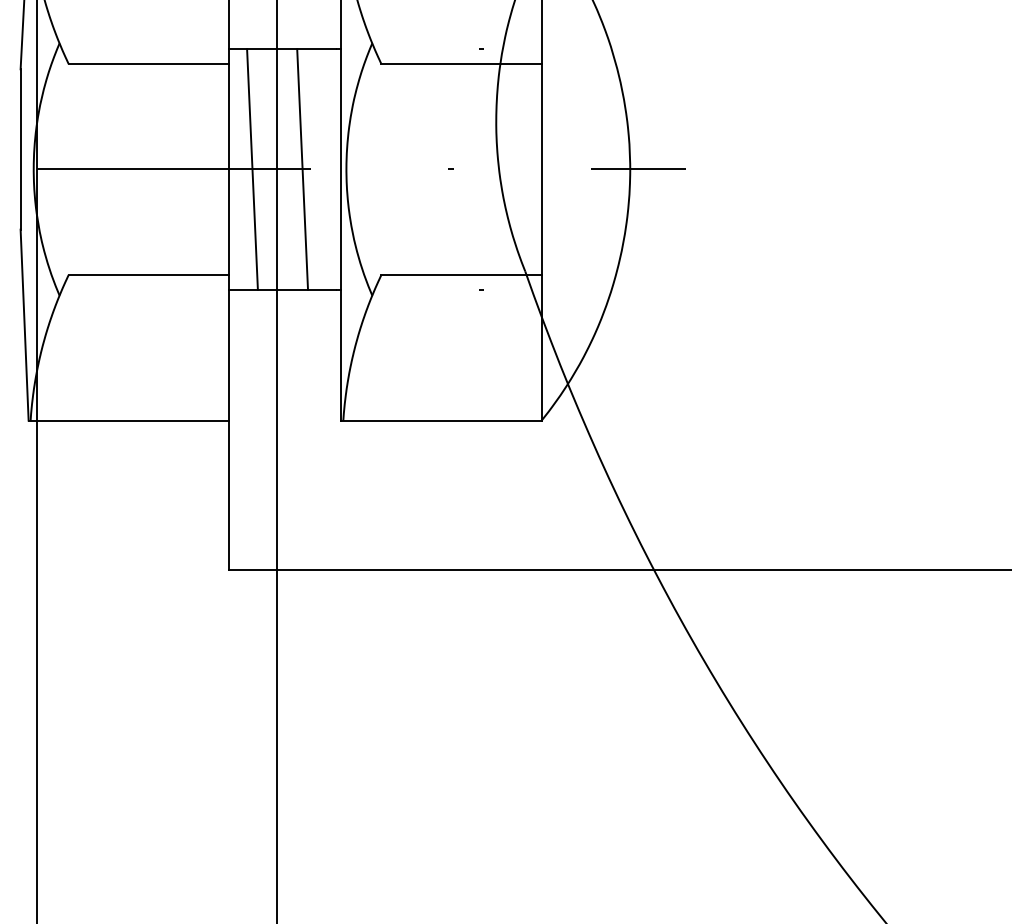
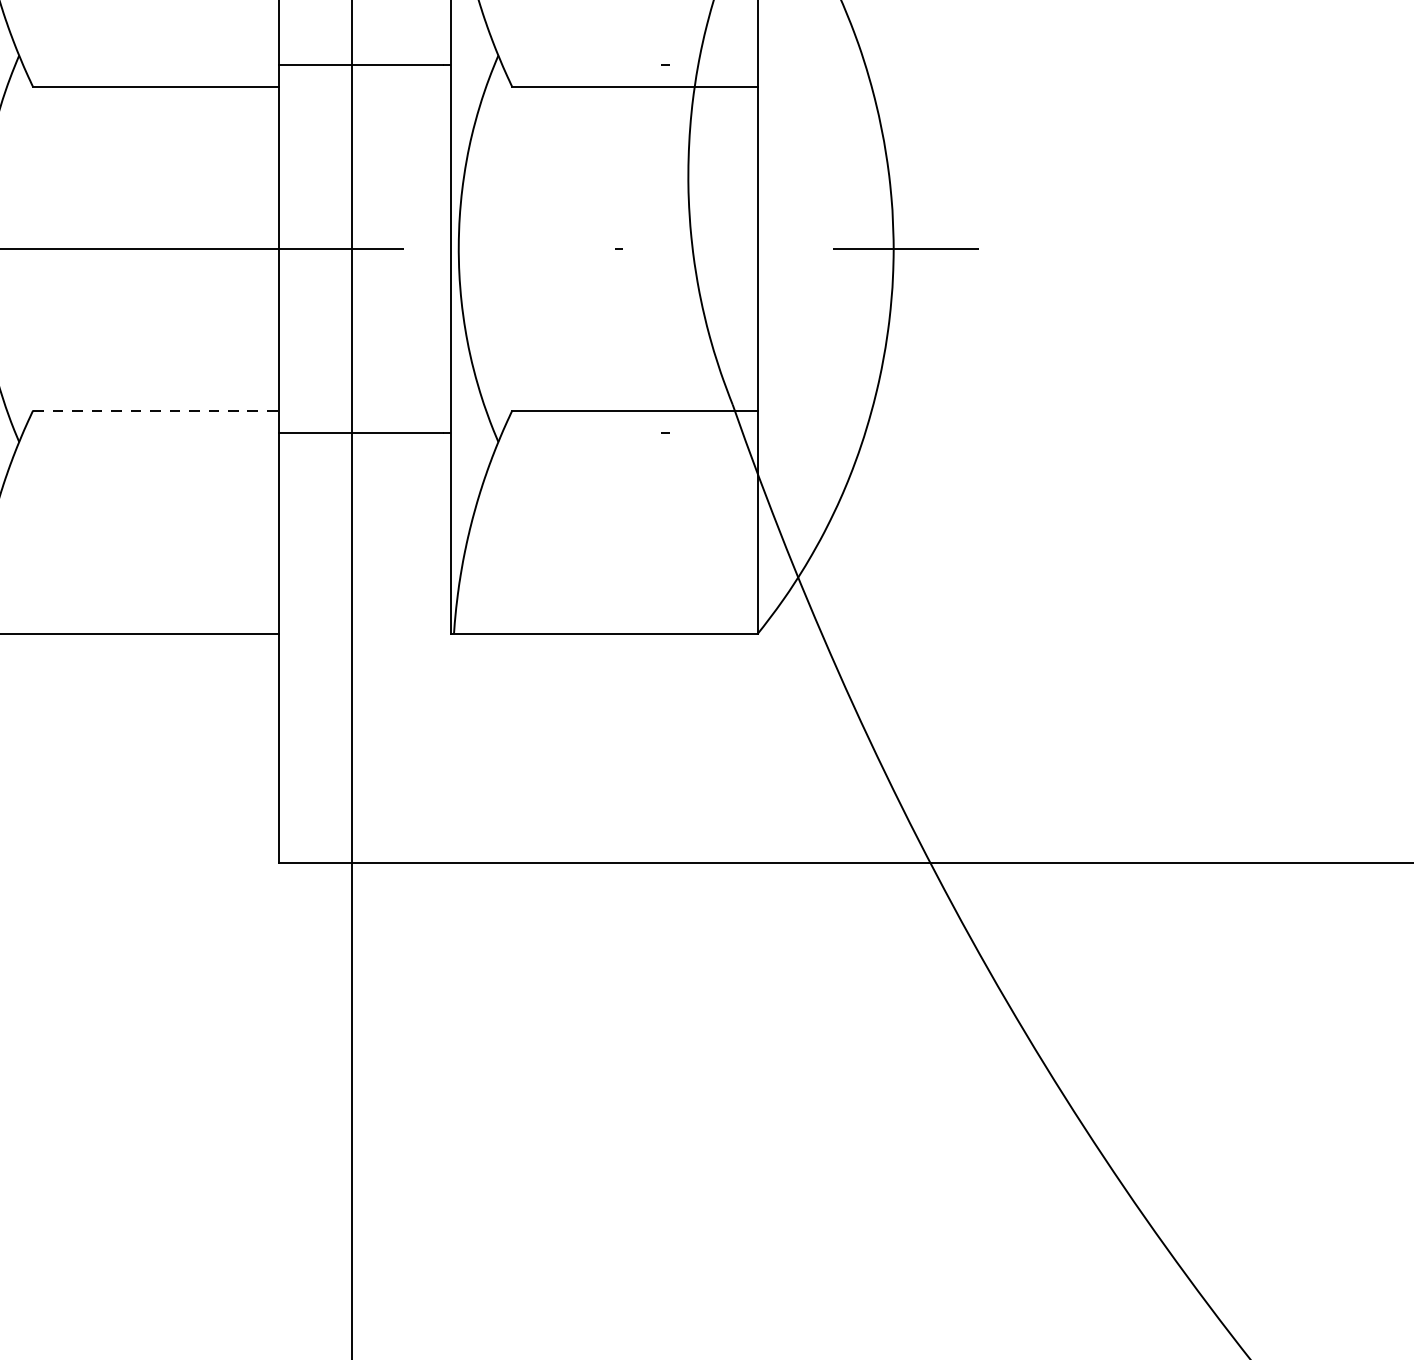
line: (252, 169) -> (314, 248), removed
line: (302, 169) -> (391, 248), removed
line: (149, 275) -> (156, 411), solid -> dashed

